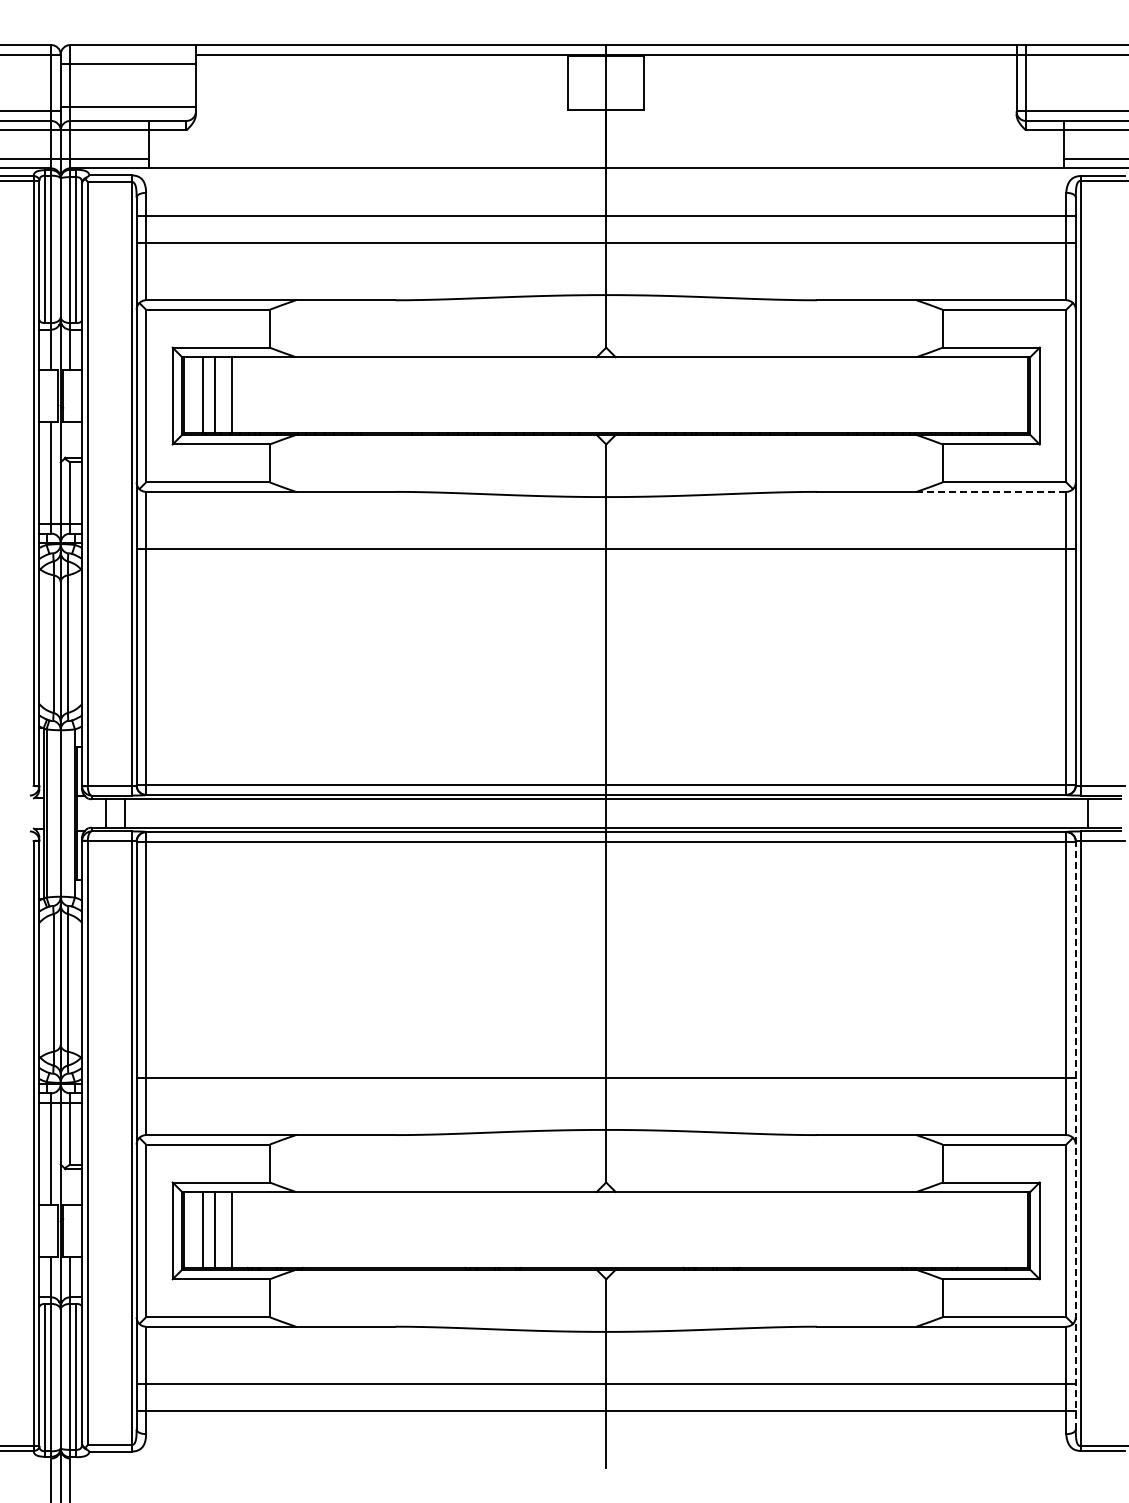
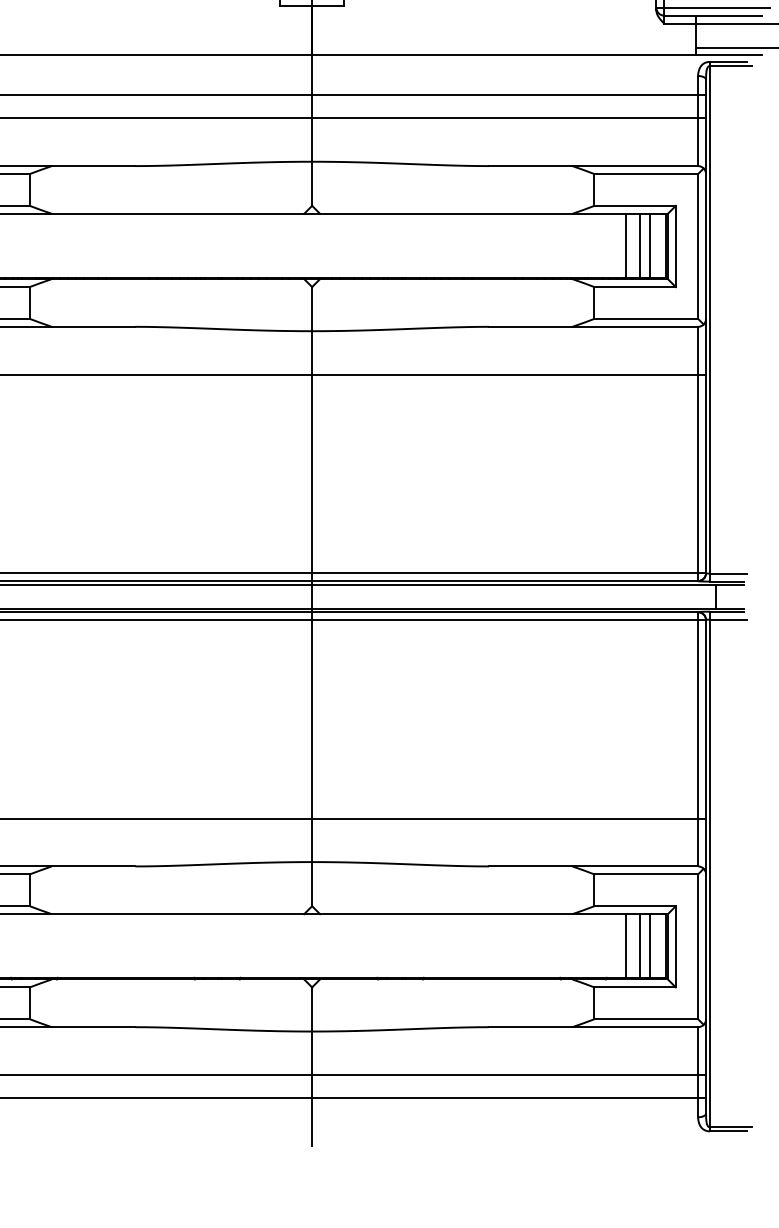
line: (980, 395) -> (626, 245), added
line: (997, 395) -> (640, 245), added
line: (1009, 395) -> (650, 245), added
line: (991, 491) -> (635, 326), dashed -> solid
line: (1075, 1134) -> (705, 865), dashed -> solid
line: (980, 1229) -> (626, 945), added
line: (997, 1229) -> (640, 945), added
line: (1009, 1229) -> (650, 945), added

